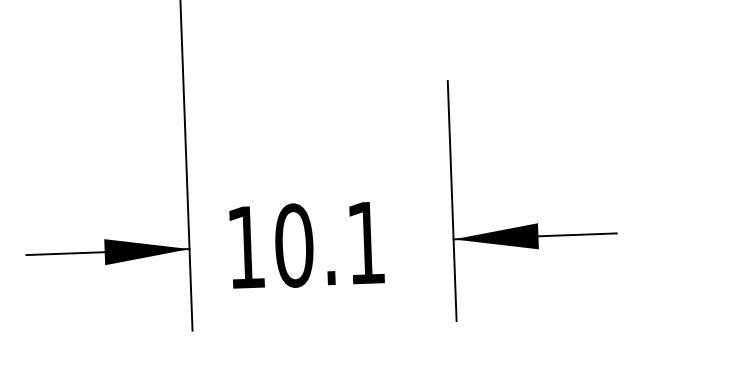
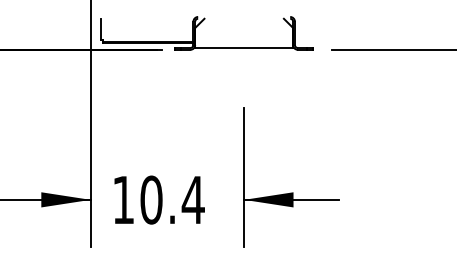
text: (364, 242) -> (192, 199), 10.1 -> 10.4

